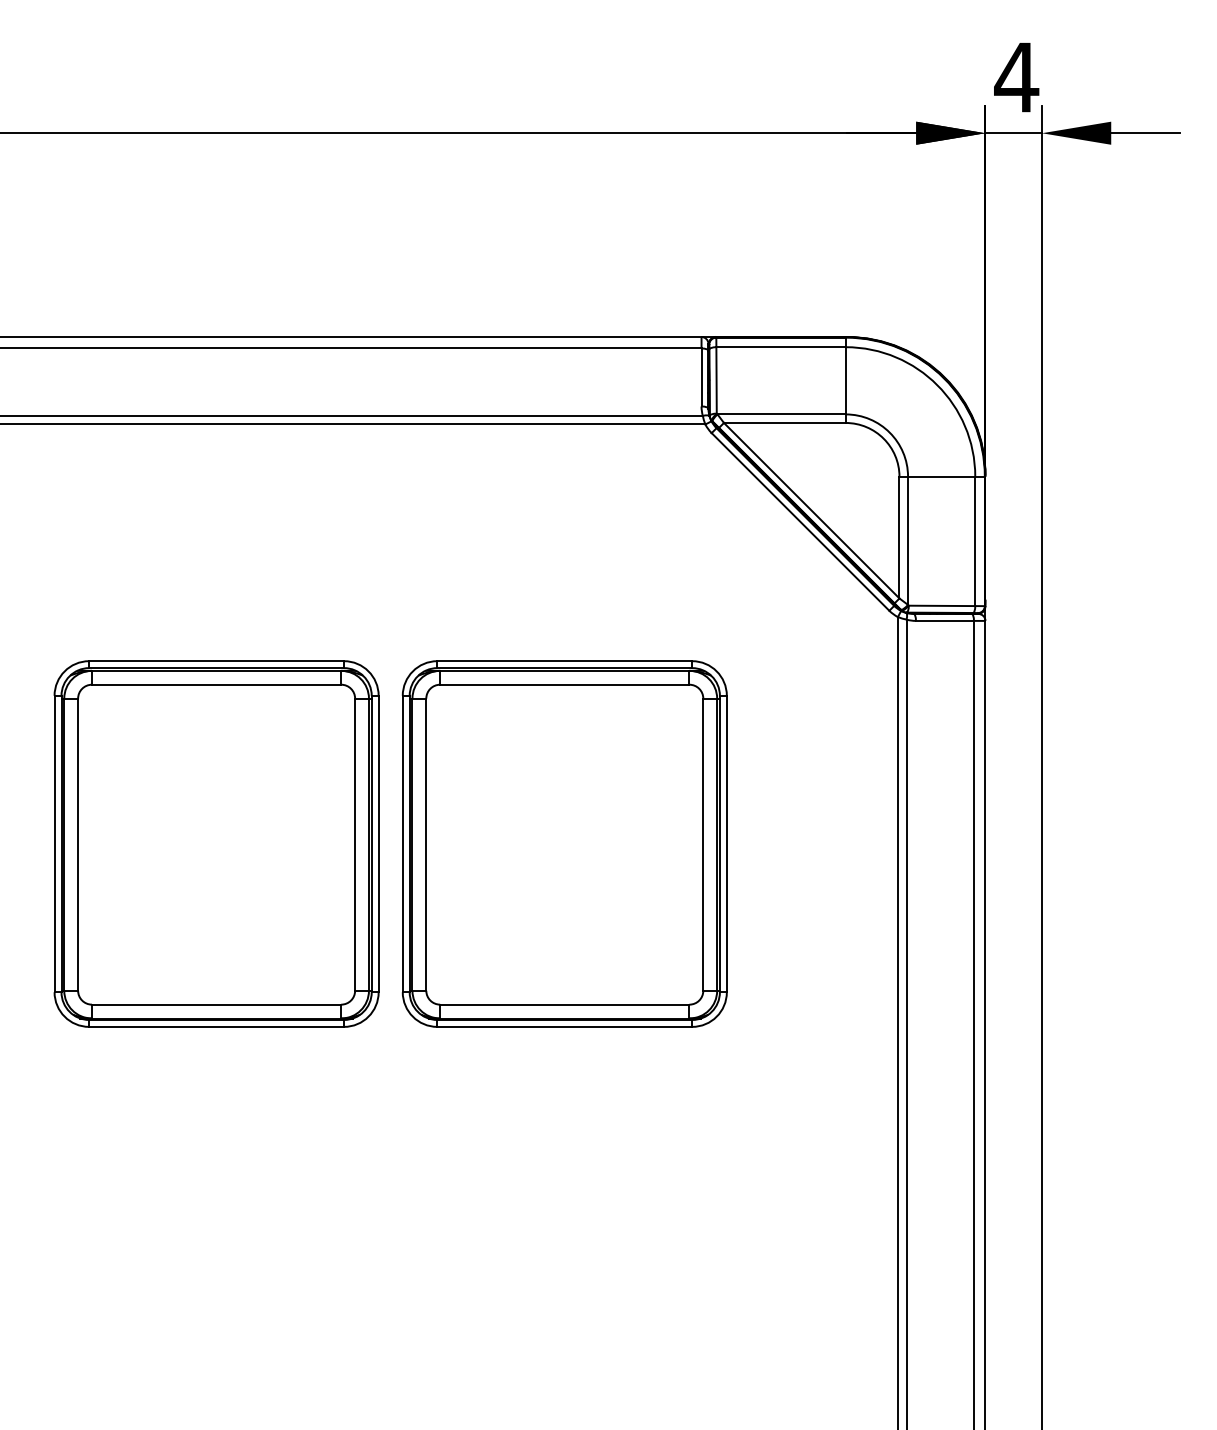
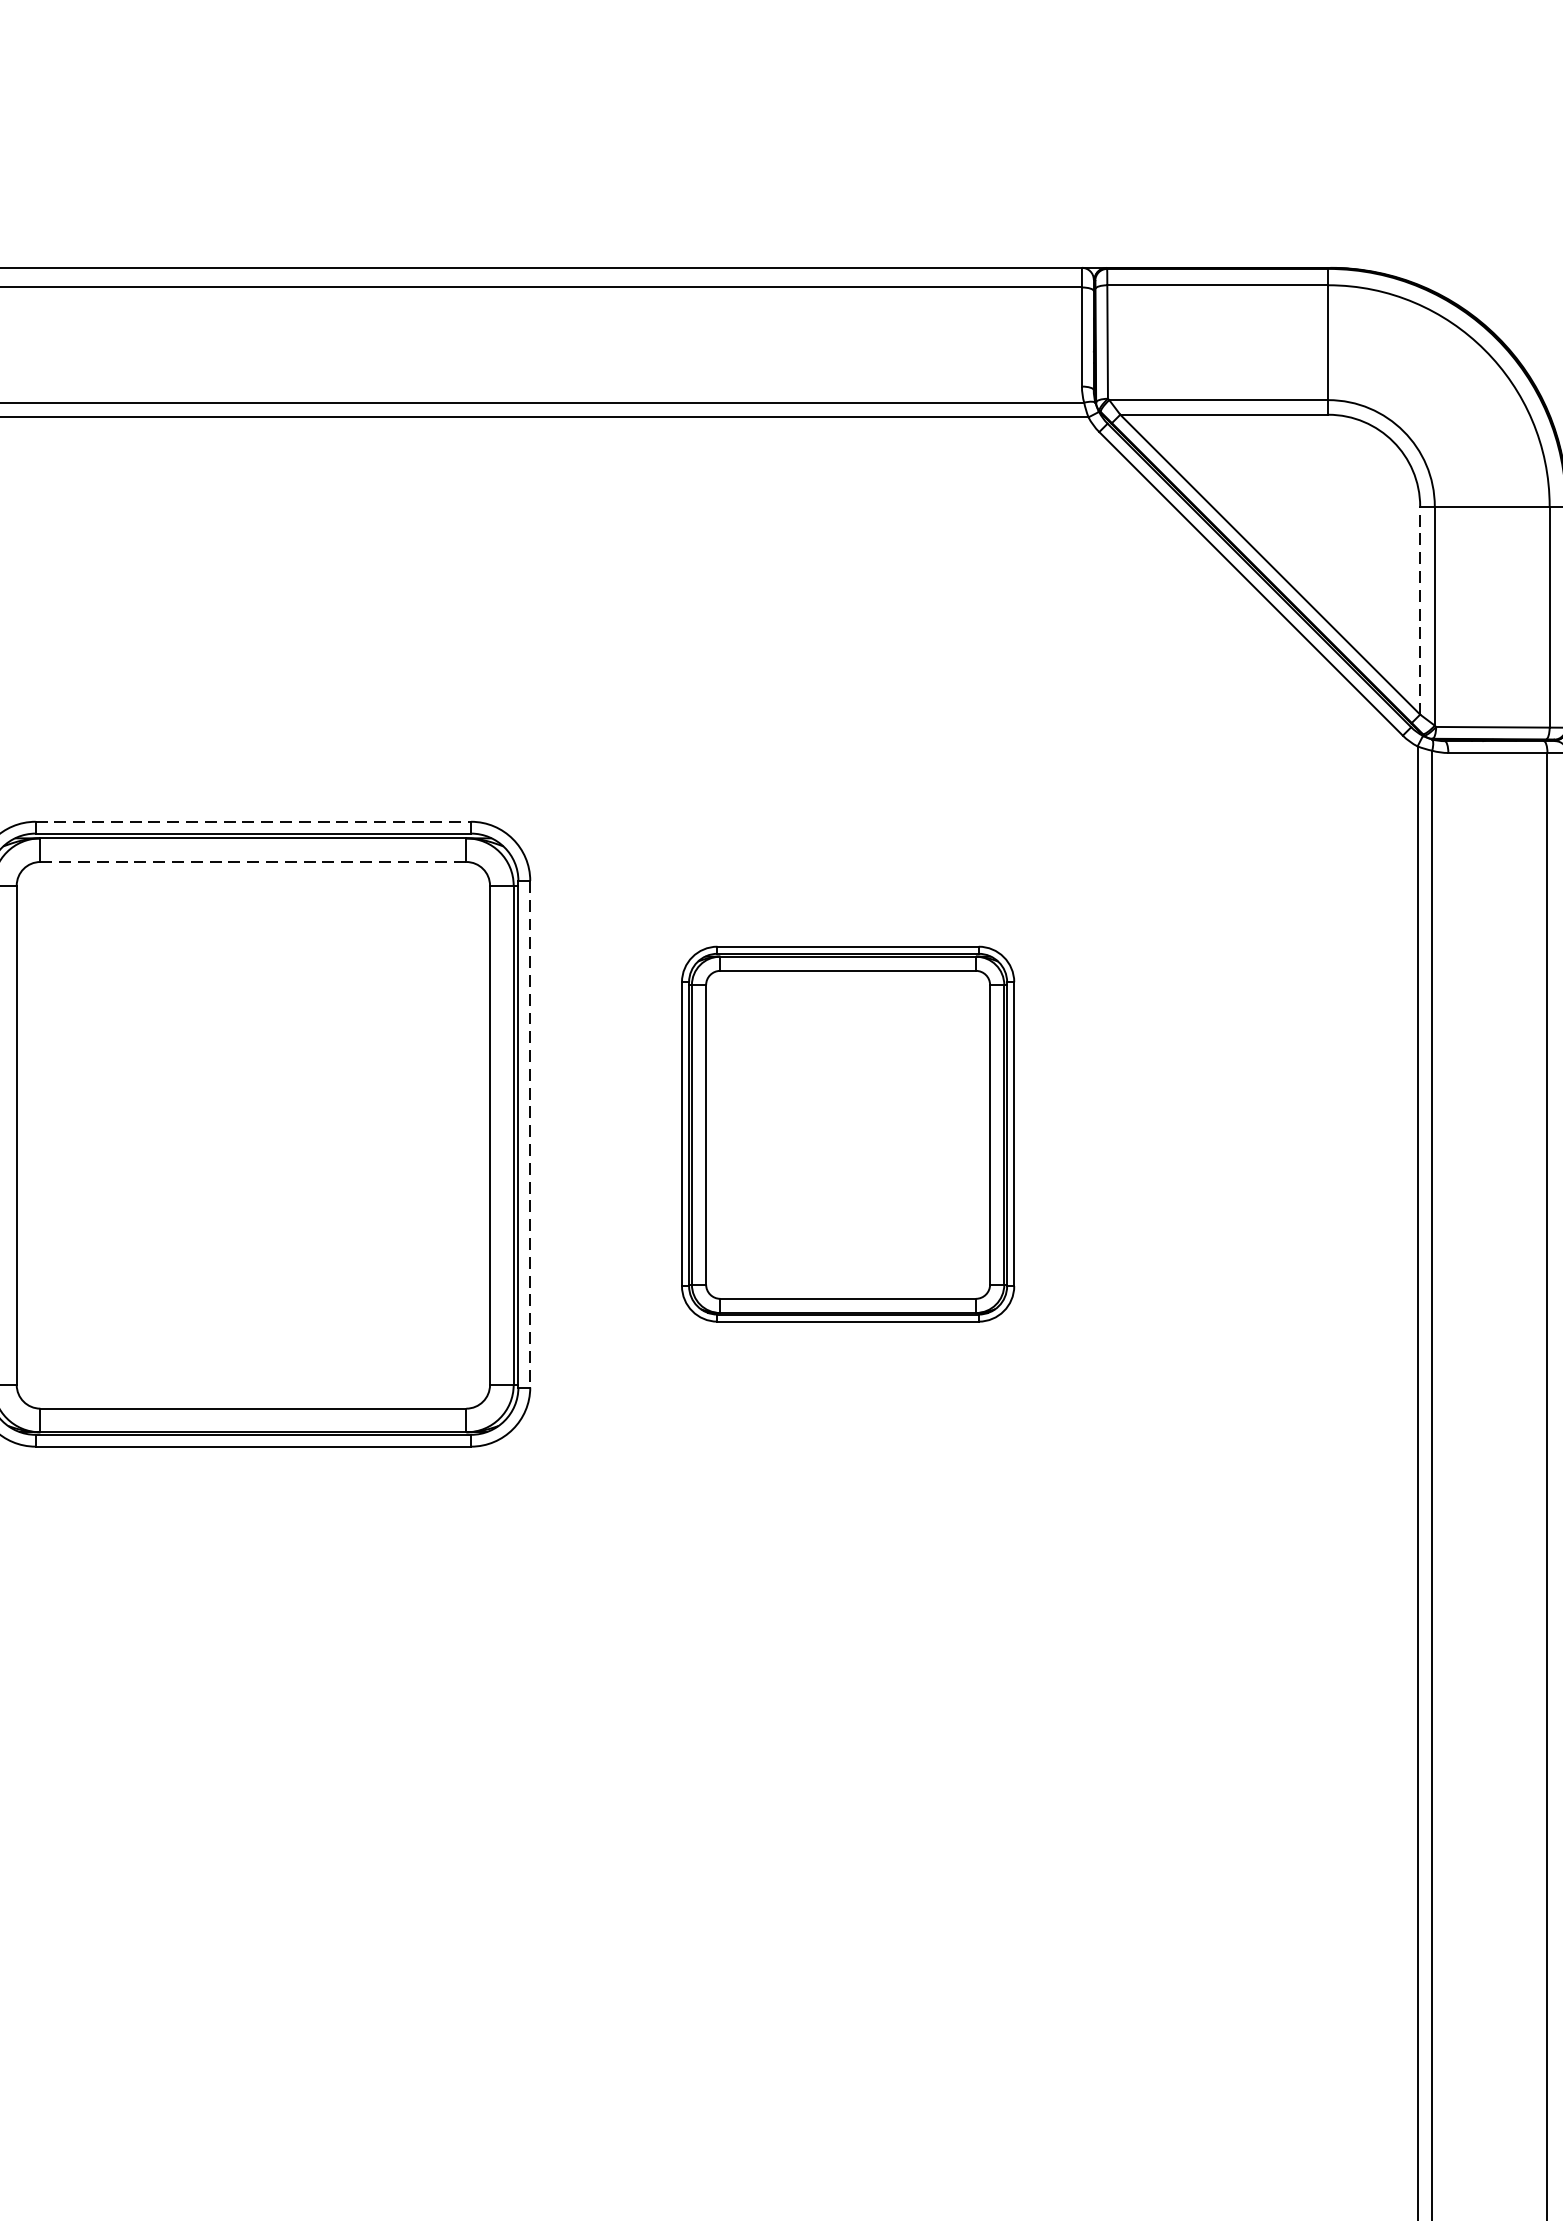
line: (899, 537) -> (1420, 610), solid -> dashed
line: (217, 661) -> (254, 822), solid -> dashed
line: (216, 684) -> (253, 861), solid -> dashed
part: (564, 843) -> (847, 1133), size x0.6
line: (378, 844) -> (529, 1135), solid -> dashed

